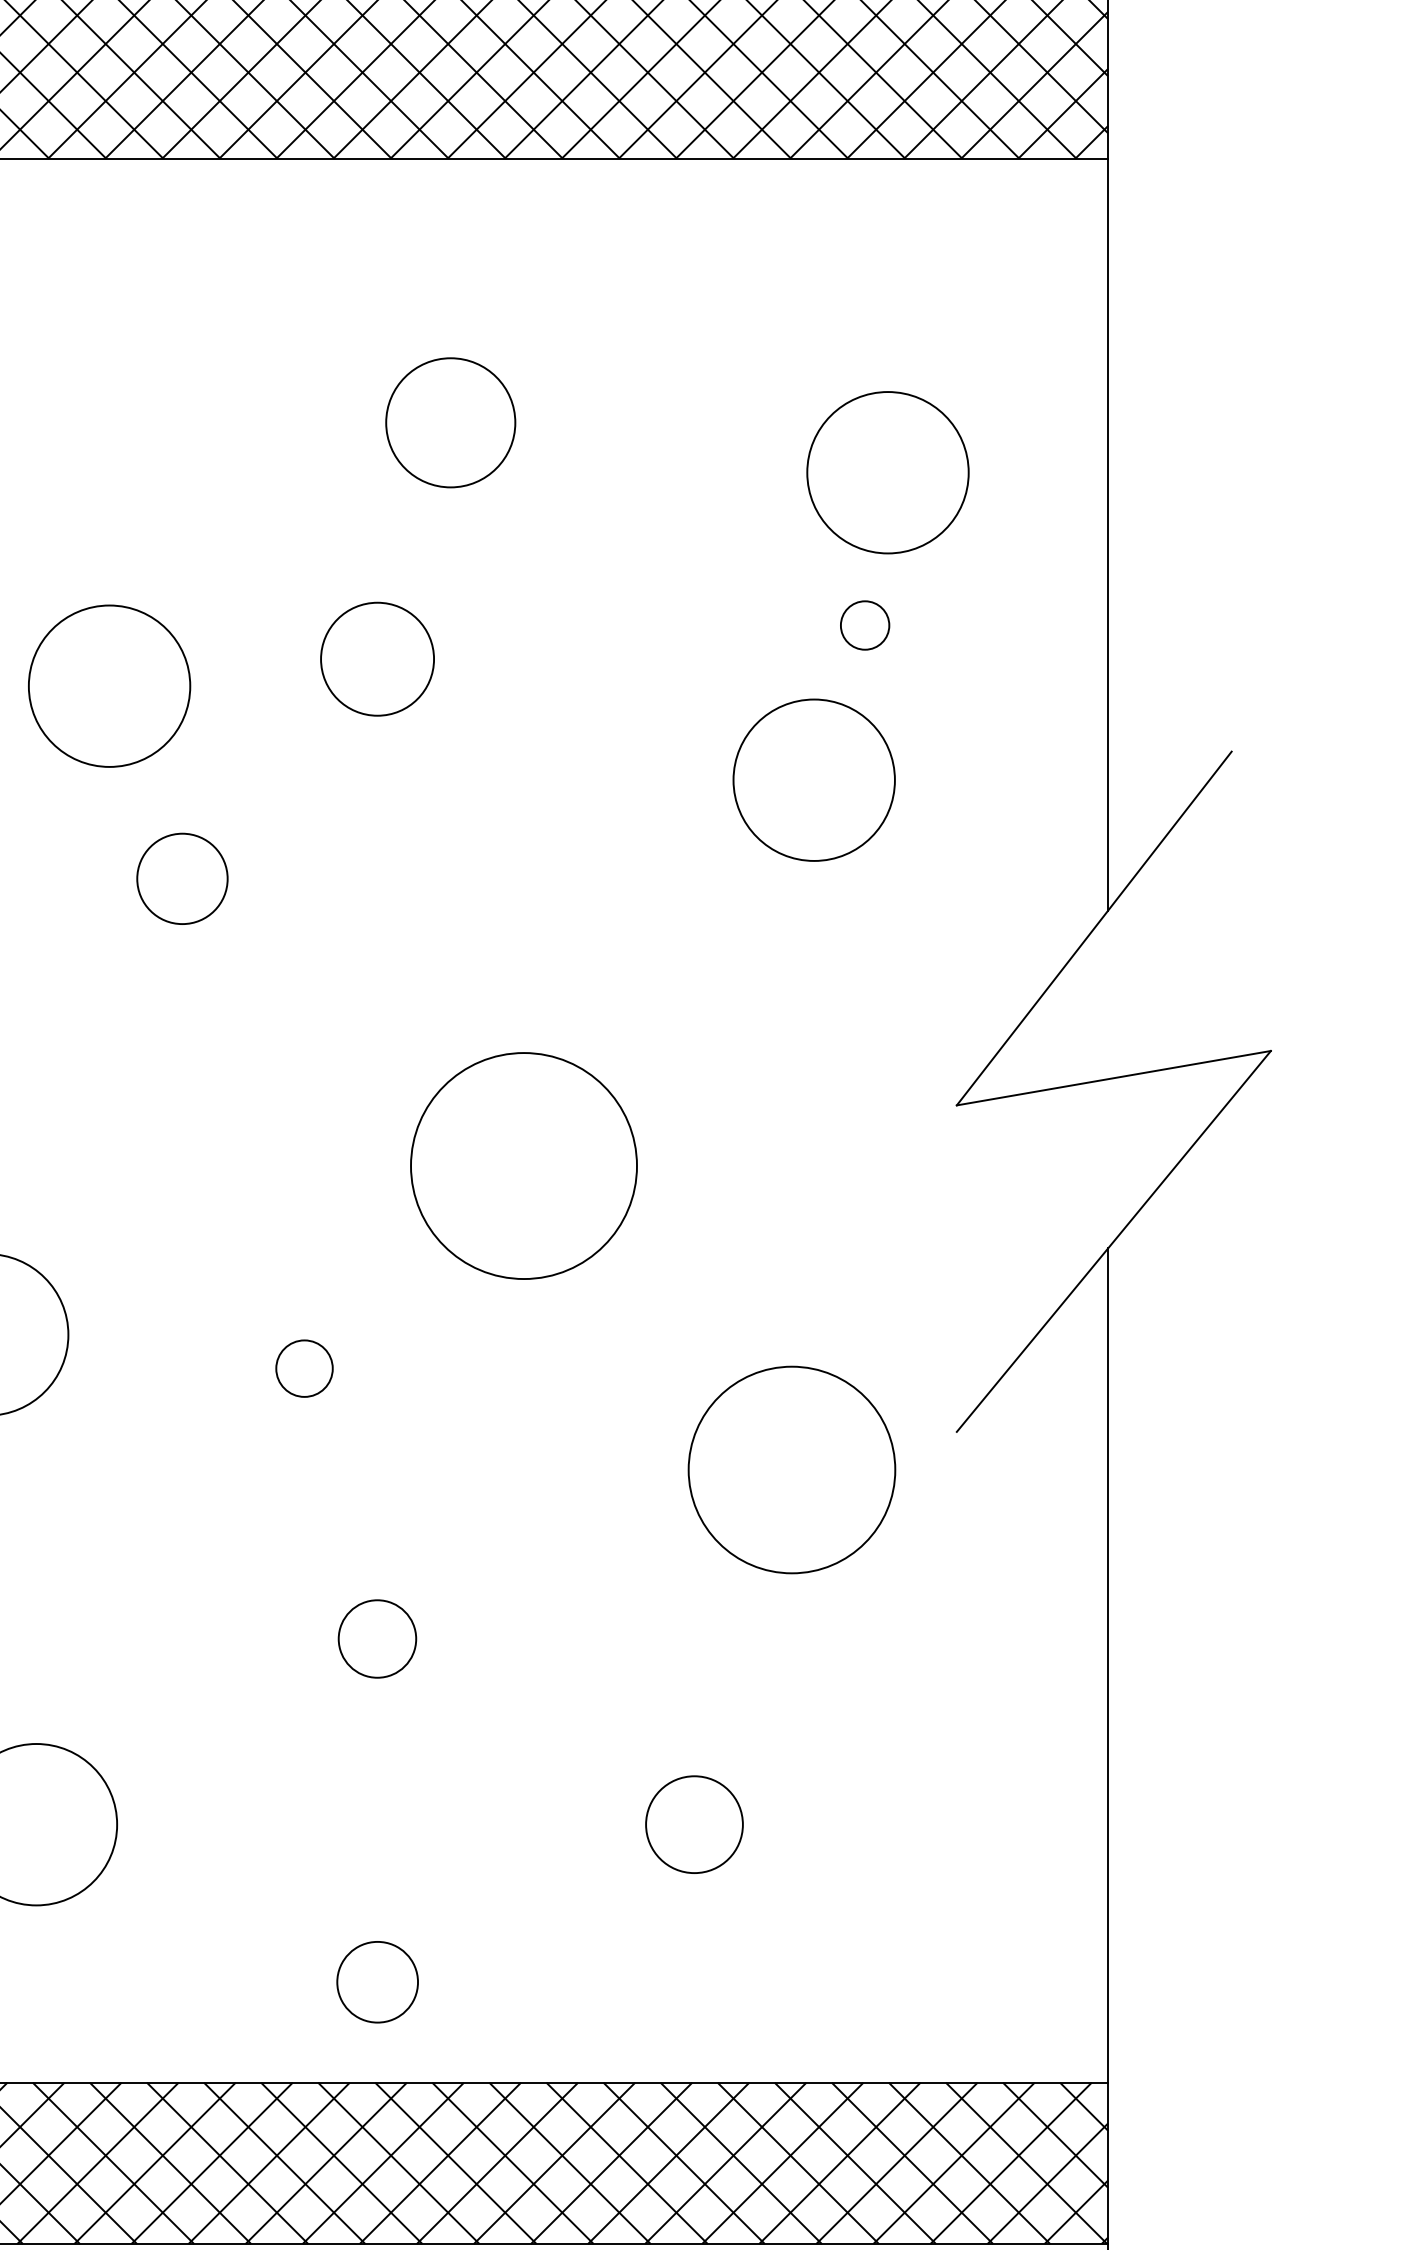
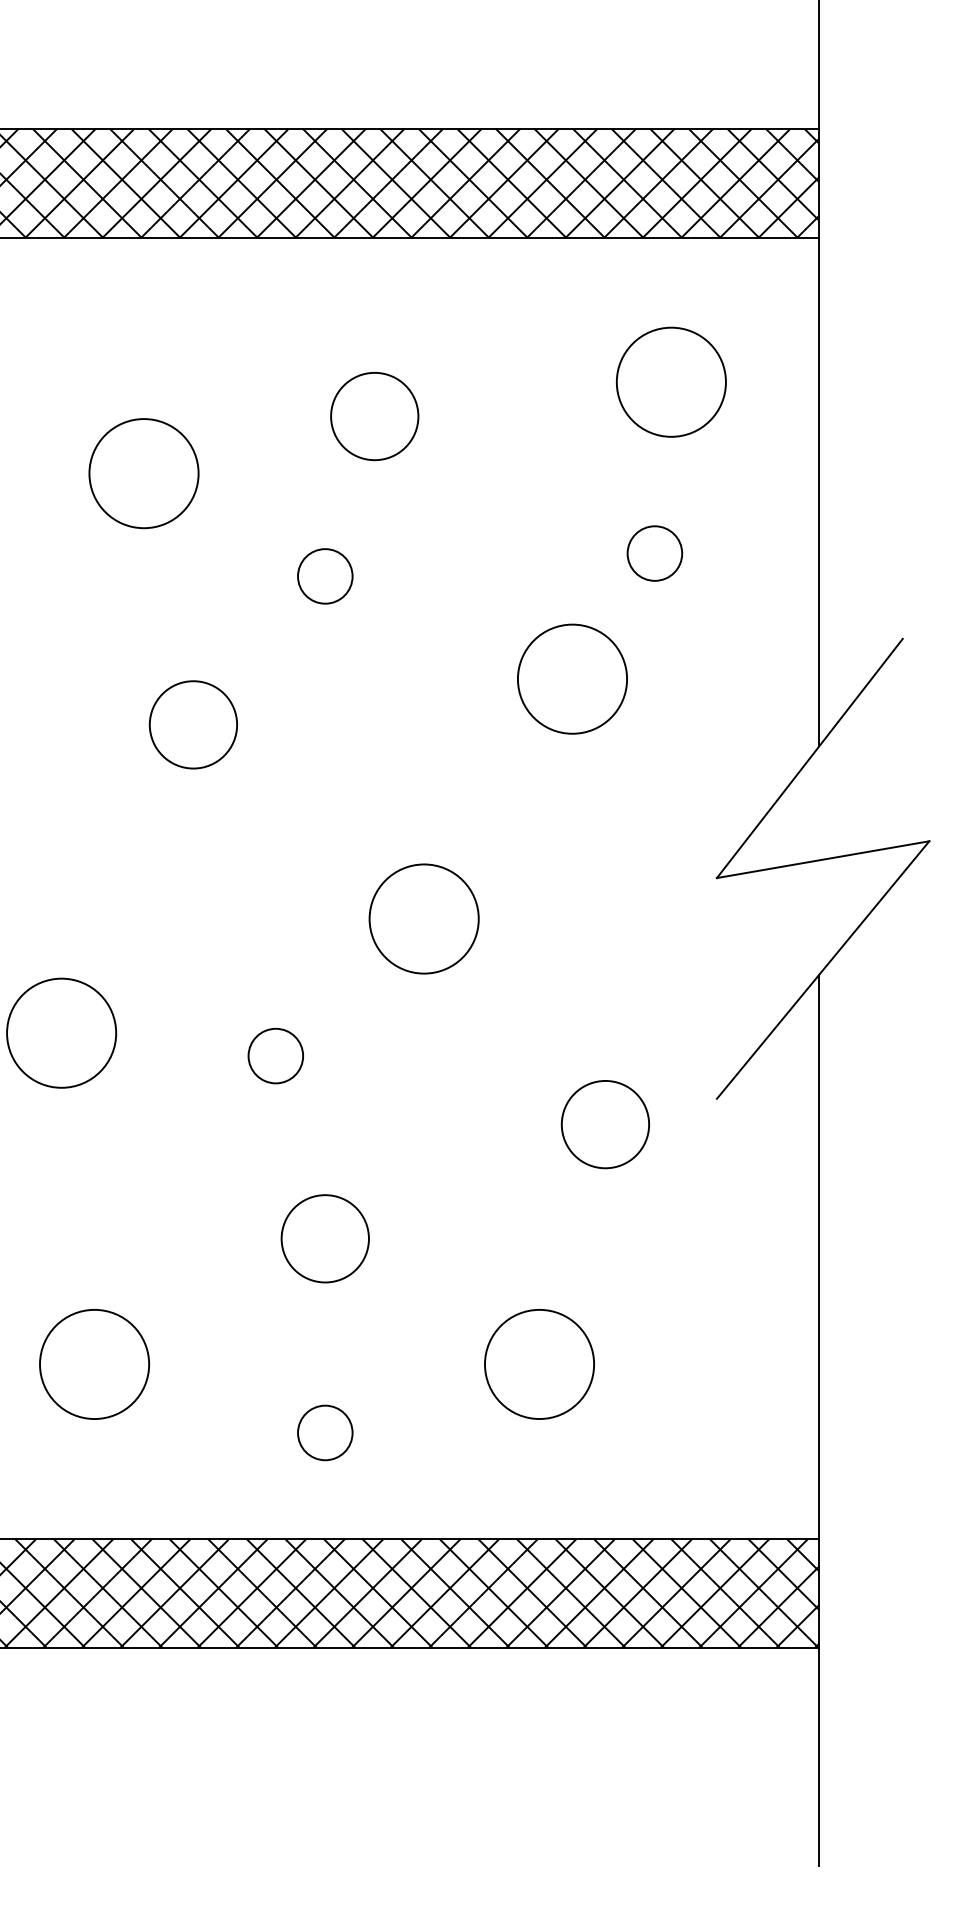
circle: (886, 471) -> (670, 381), moved
circle: (864, 625) -> (654, 553), size x1.67
circle: (377, 659) -> (325, 576), size x0.71
circle: (108, 686) -> (143, 473), moved
circle: (814, 779) -> (572, 678), moved
circle: (181, 878) -> (192, 724), size x1.43
circle: (522, 1165) -> (423, 918), size x0.71
circle: (303, 1367) -> (275, 1055), size x1.43
circle: (792, 1469) -> (605, 1124), size x0.62
circle: (376, 1638) -> (324, 1238), size x1.67
circle: (694, 1824) -> (539, 1364), size x1.67
circle: (377, 1981) -> (325, 1432), moved

